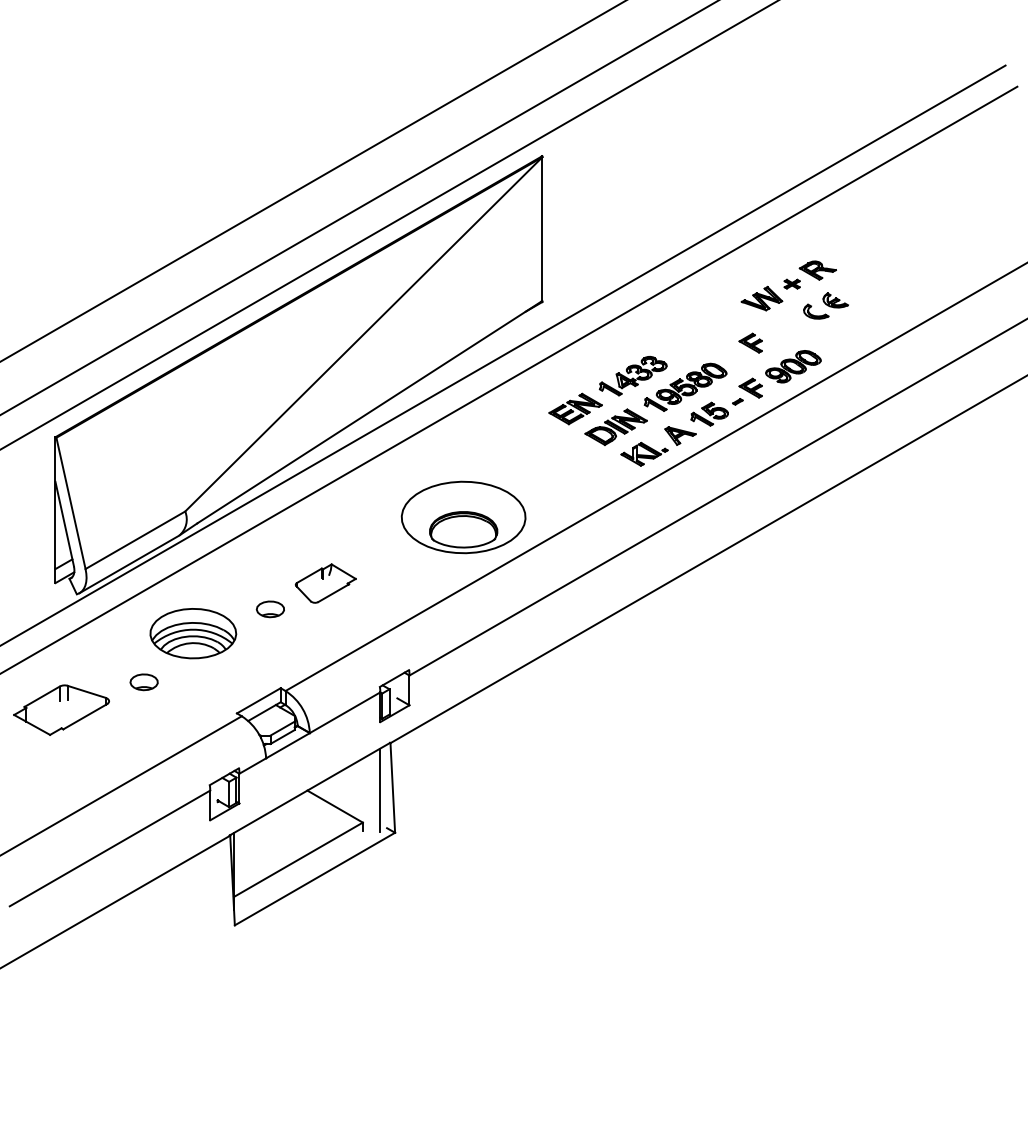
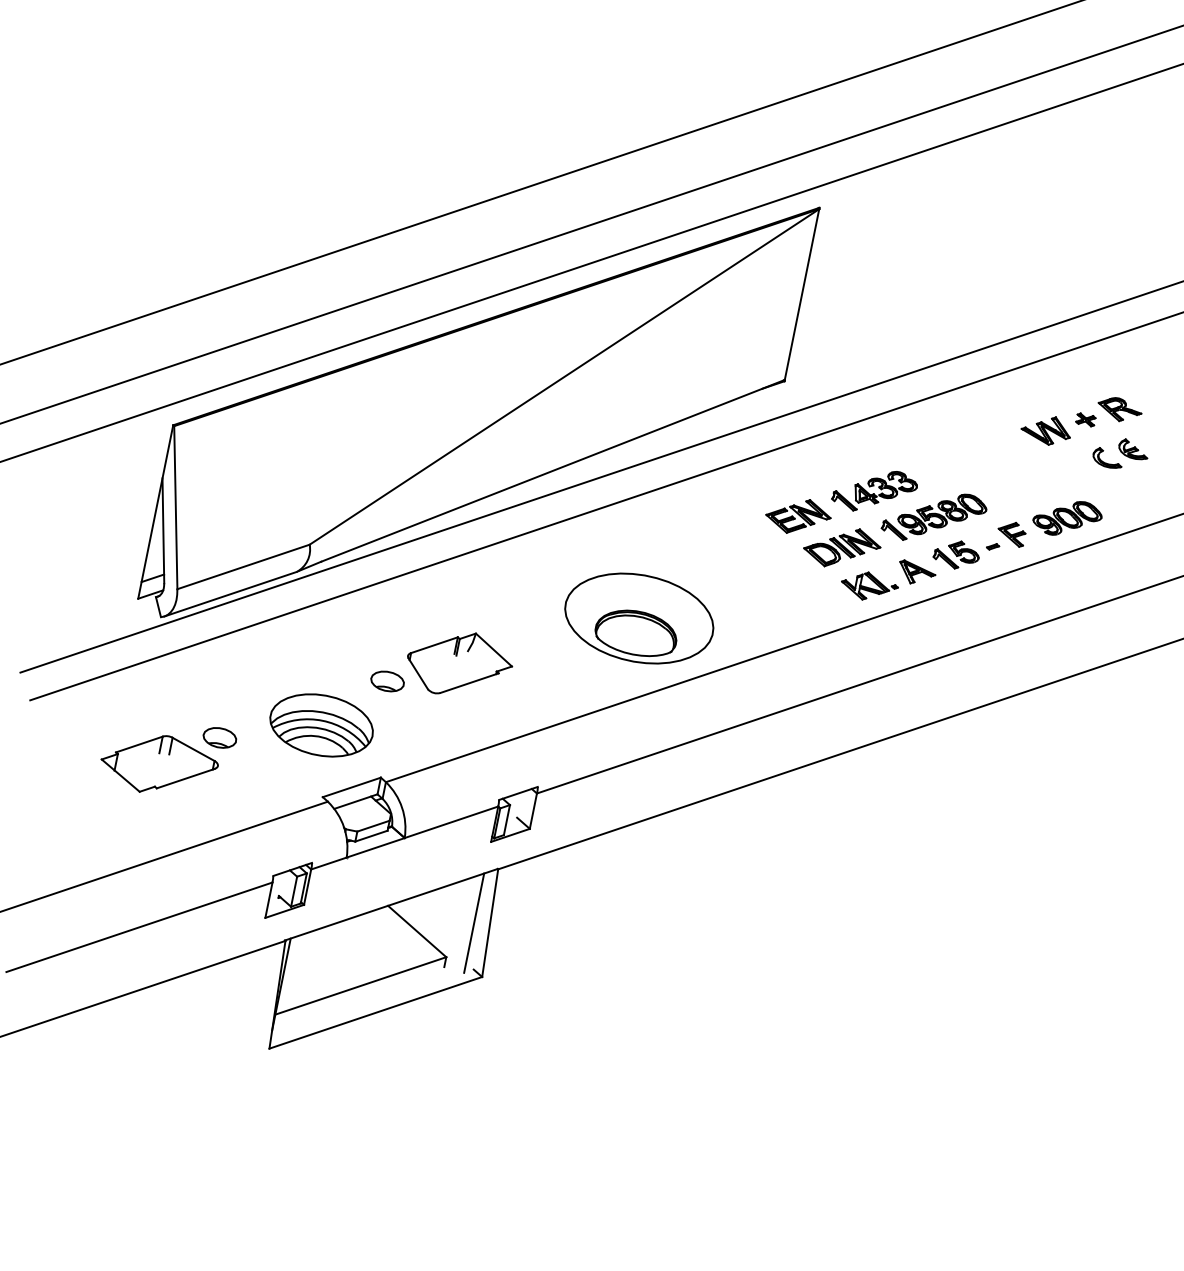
part: (750, 342) -> (1022, 479), removed
part: (325, 583) -> (459, 663), size x1.43
part: (193, 633) -> (321, 725), moved
part: (61, 709) -> (159, 764), moved

